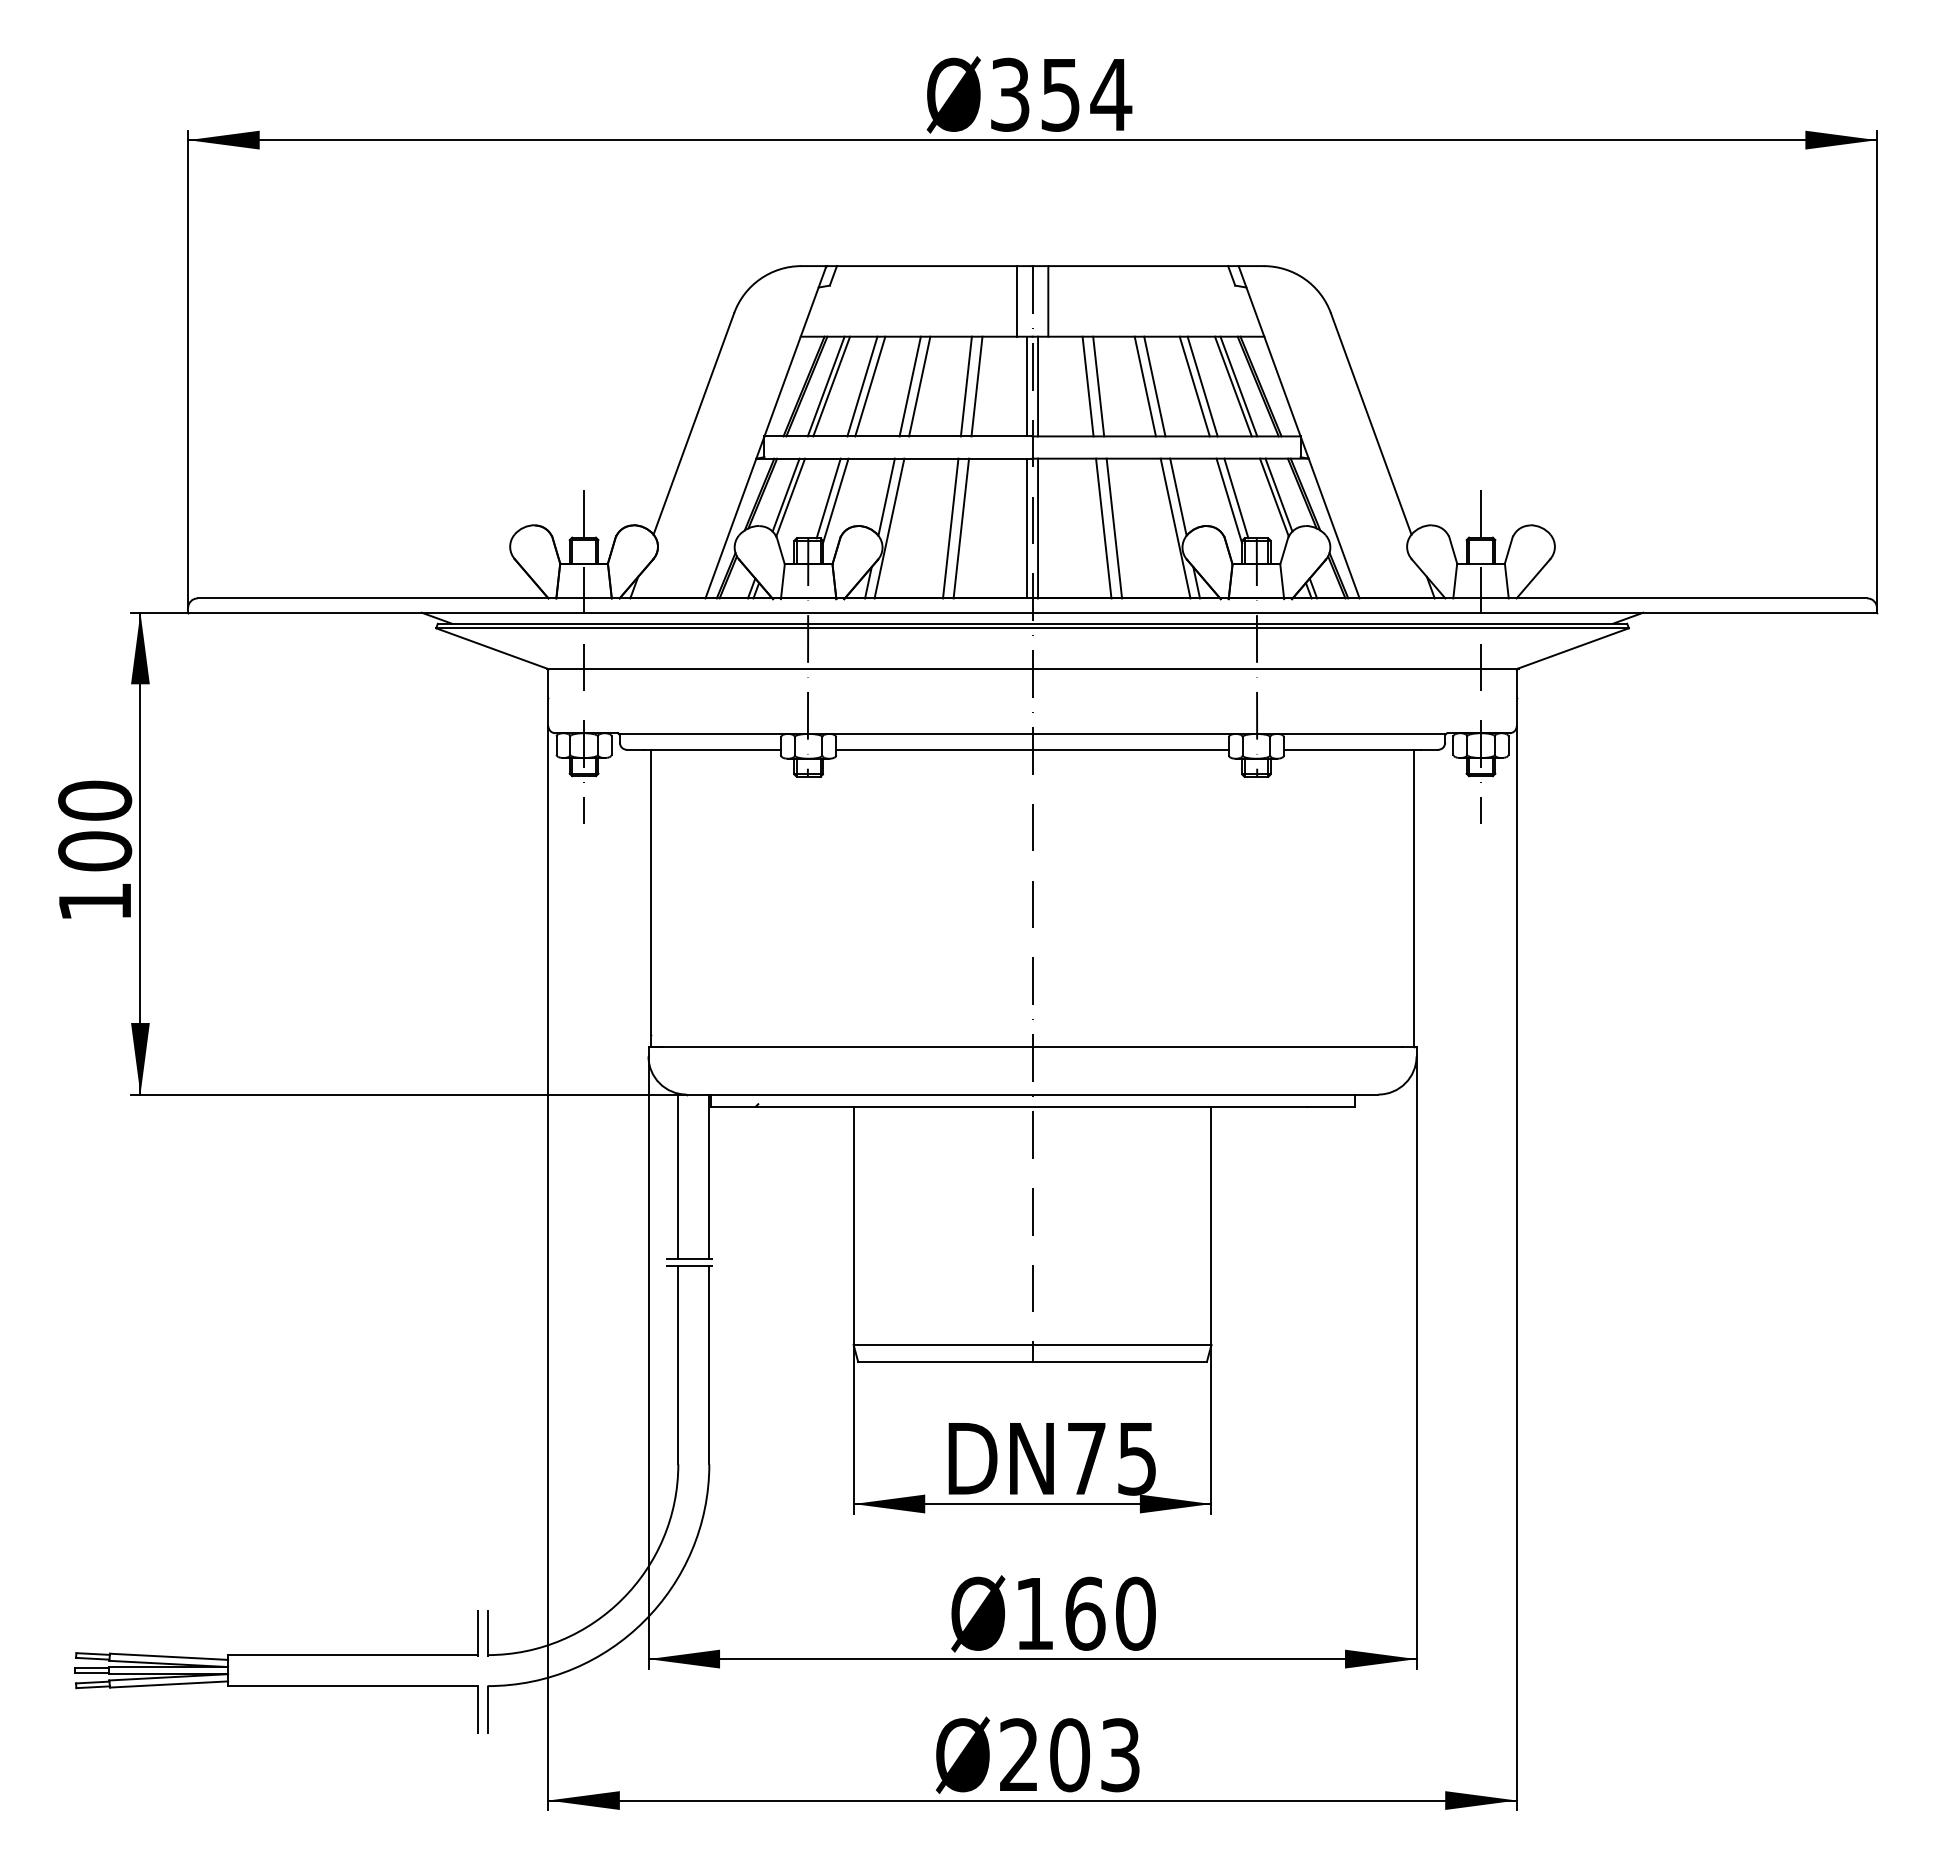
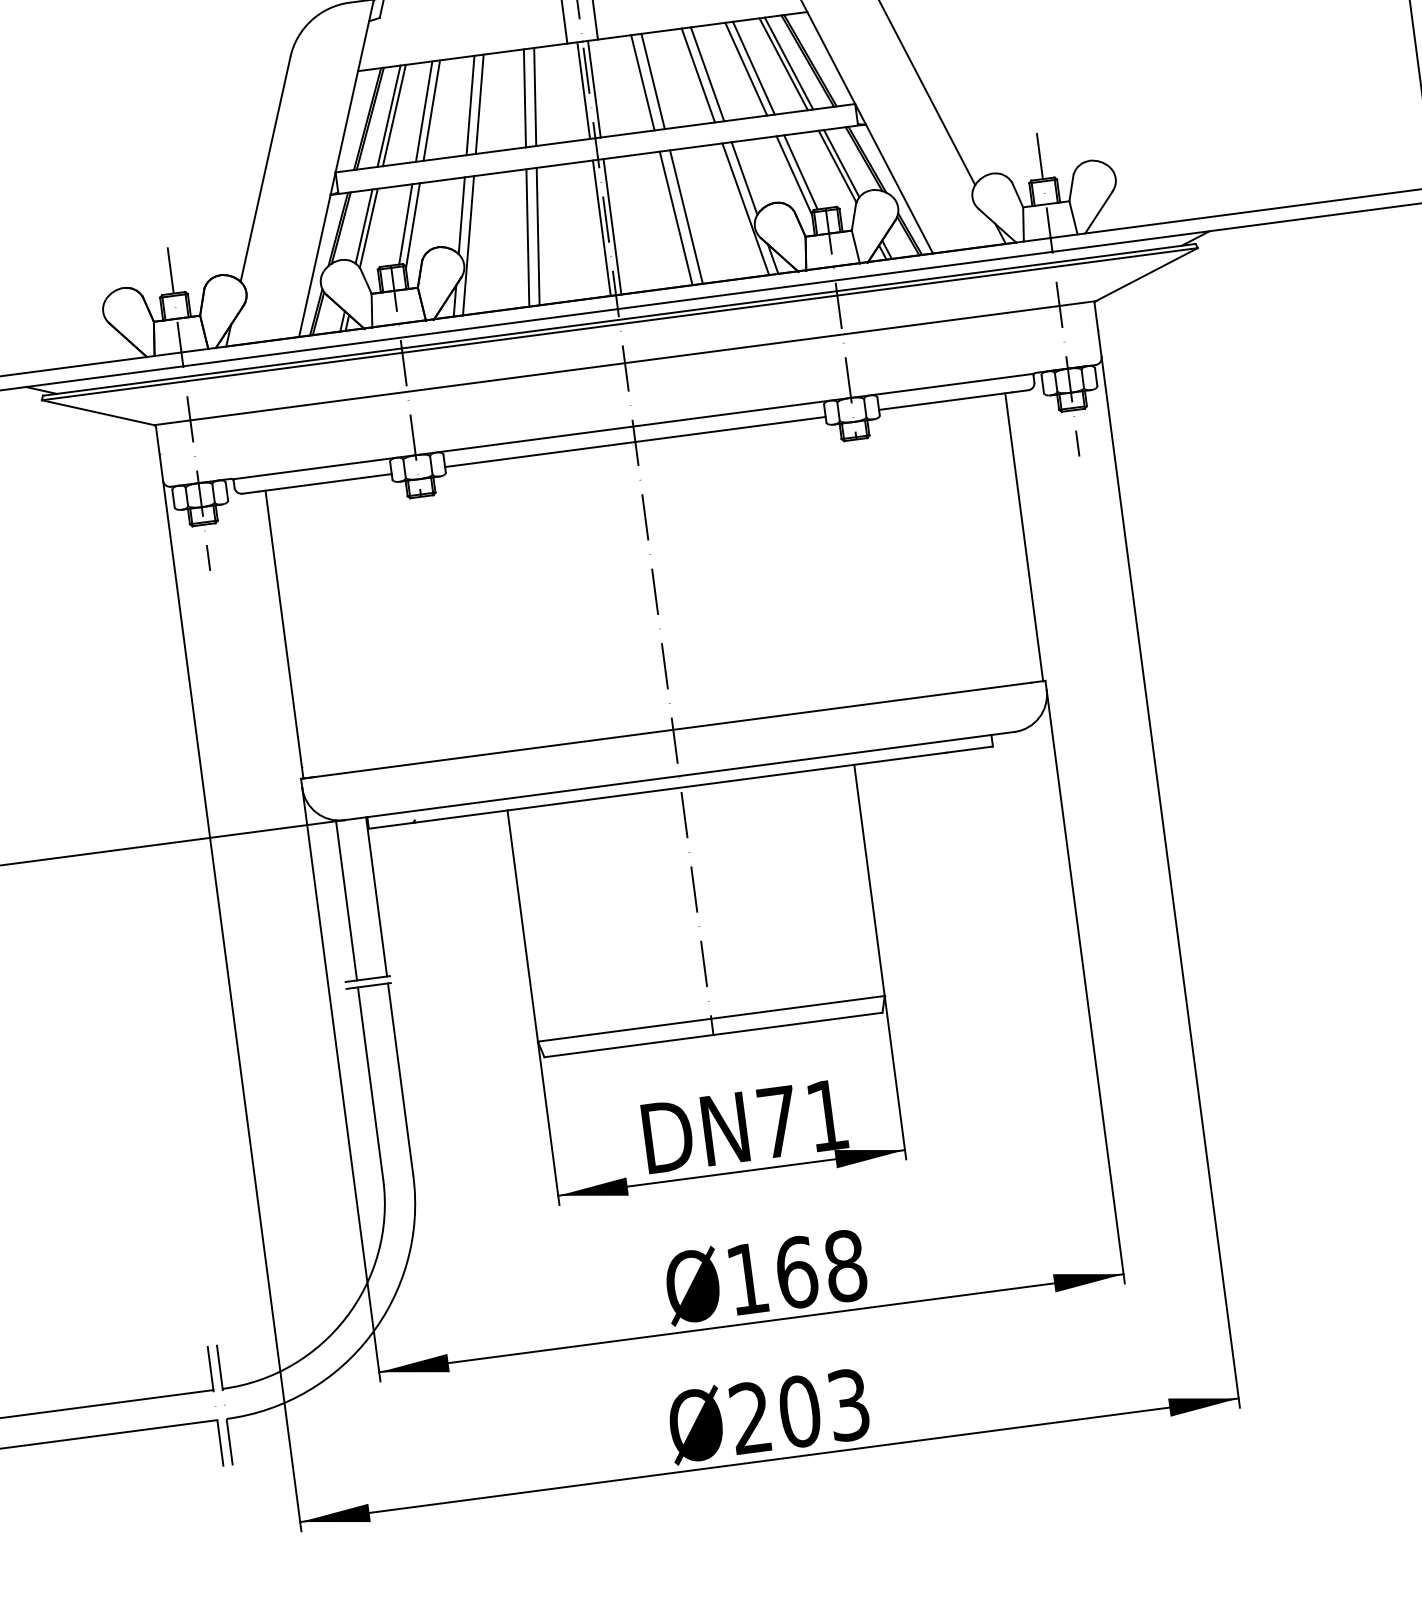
text: (1136, 1459) -> (826, 1116), 75 -> 71
text: (1135, 1613) -> (845, 1265), 160 -> 168

